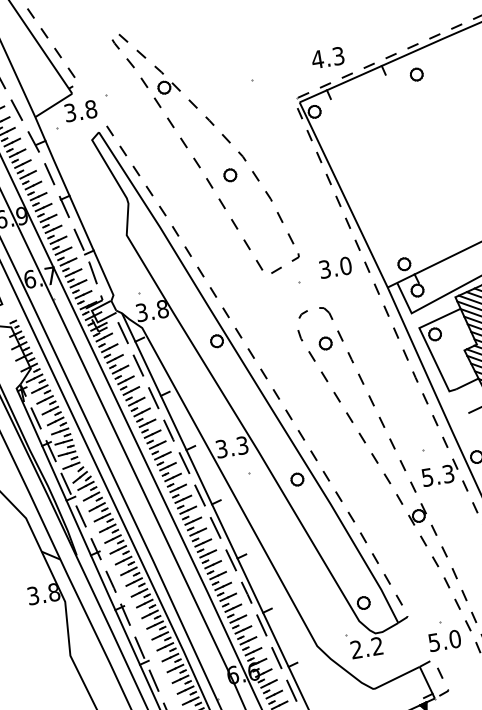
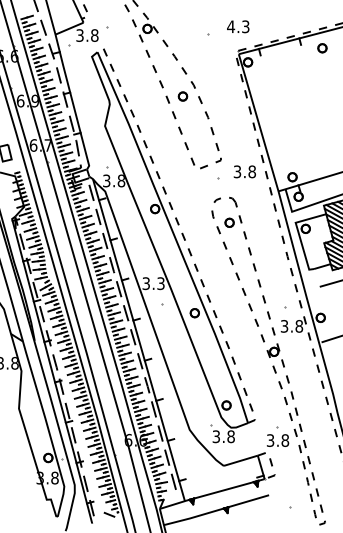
text: (328, 57) -> (238, 26), moved
text: (346, 265) -> (252, 171), 3.0 -> 3.8
text: (438, 475) -> (292, 326), 5.3 -> 3.8
text: (445, 640) -> (278, 440), 5.0 -> 3.8
text: (366, 647) -> (223, 436), 2.2 -> 3.8

